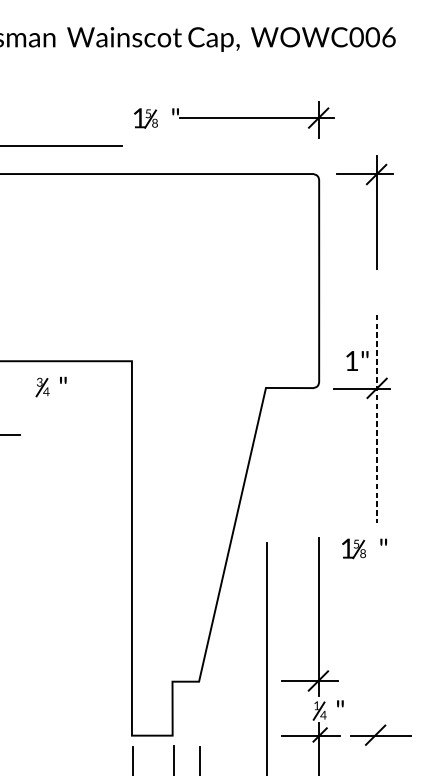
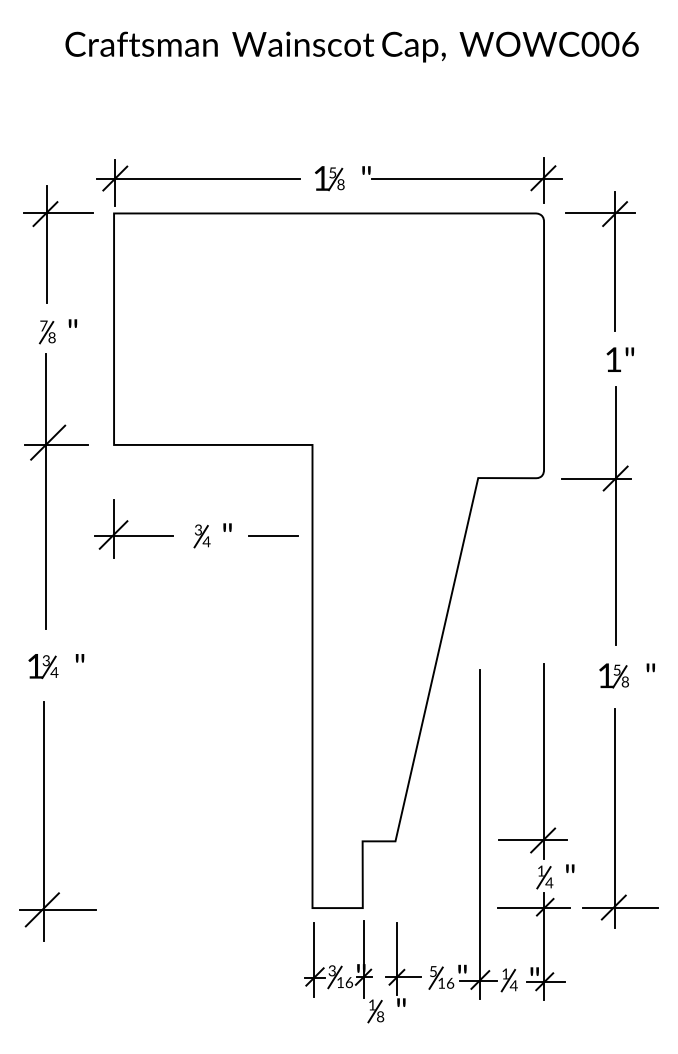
part: (233, 119) -> (438, 180), moved
text: (356, 360) -> (619, 359), moved
part: (51, 386) -> (212, 535), moved
line: (376, 419) -> (615, 516), dashed -> solid
line: (99, 434) -> (272, 535), added
part: (364, 548) -> (626, 675), moved
line: (376, 663) -> (614, 818), added

